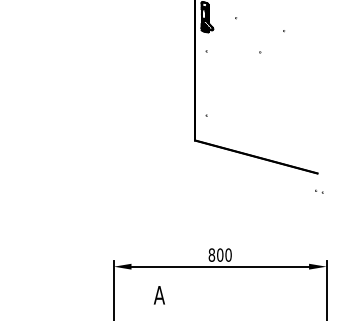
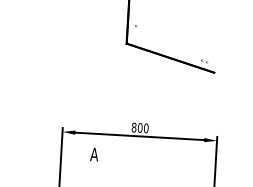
part: (319, 191) -> (204, 61), moved

